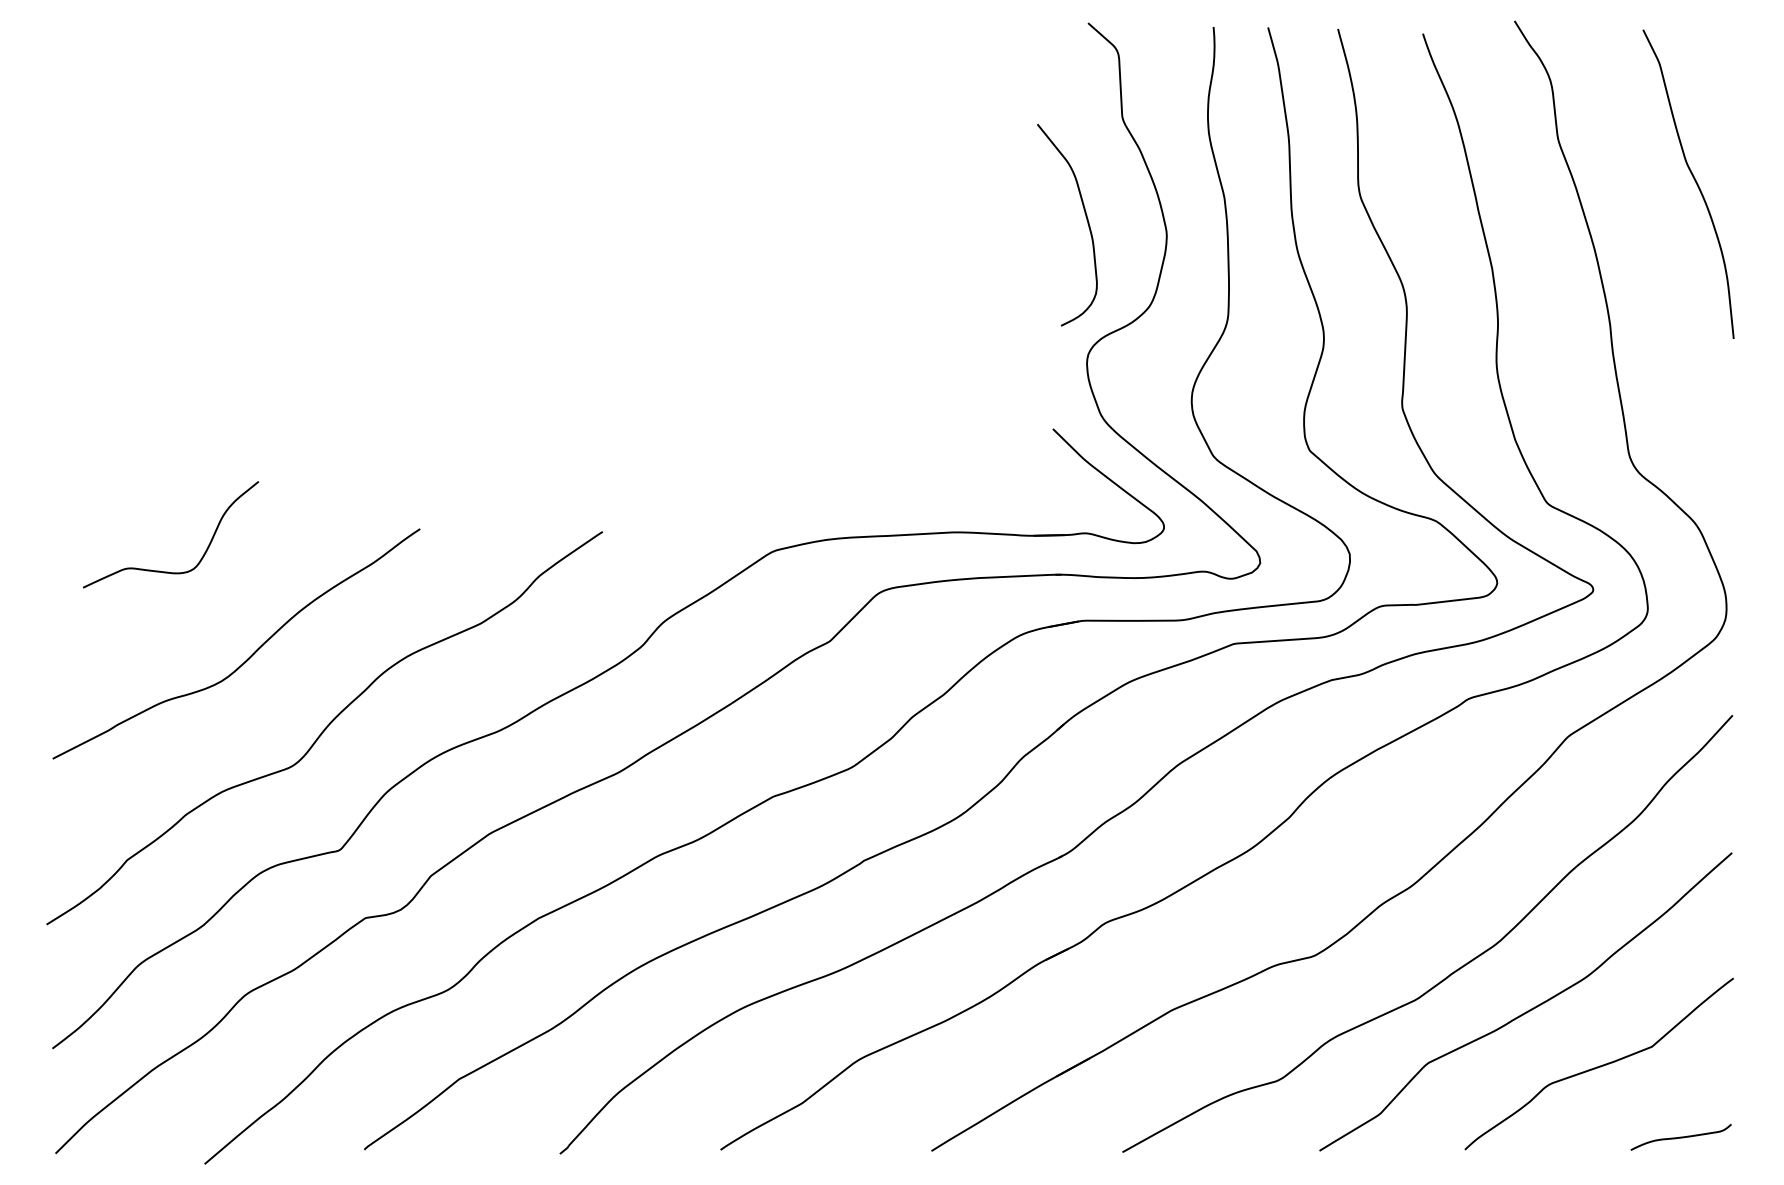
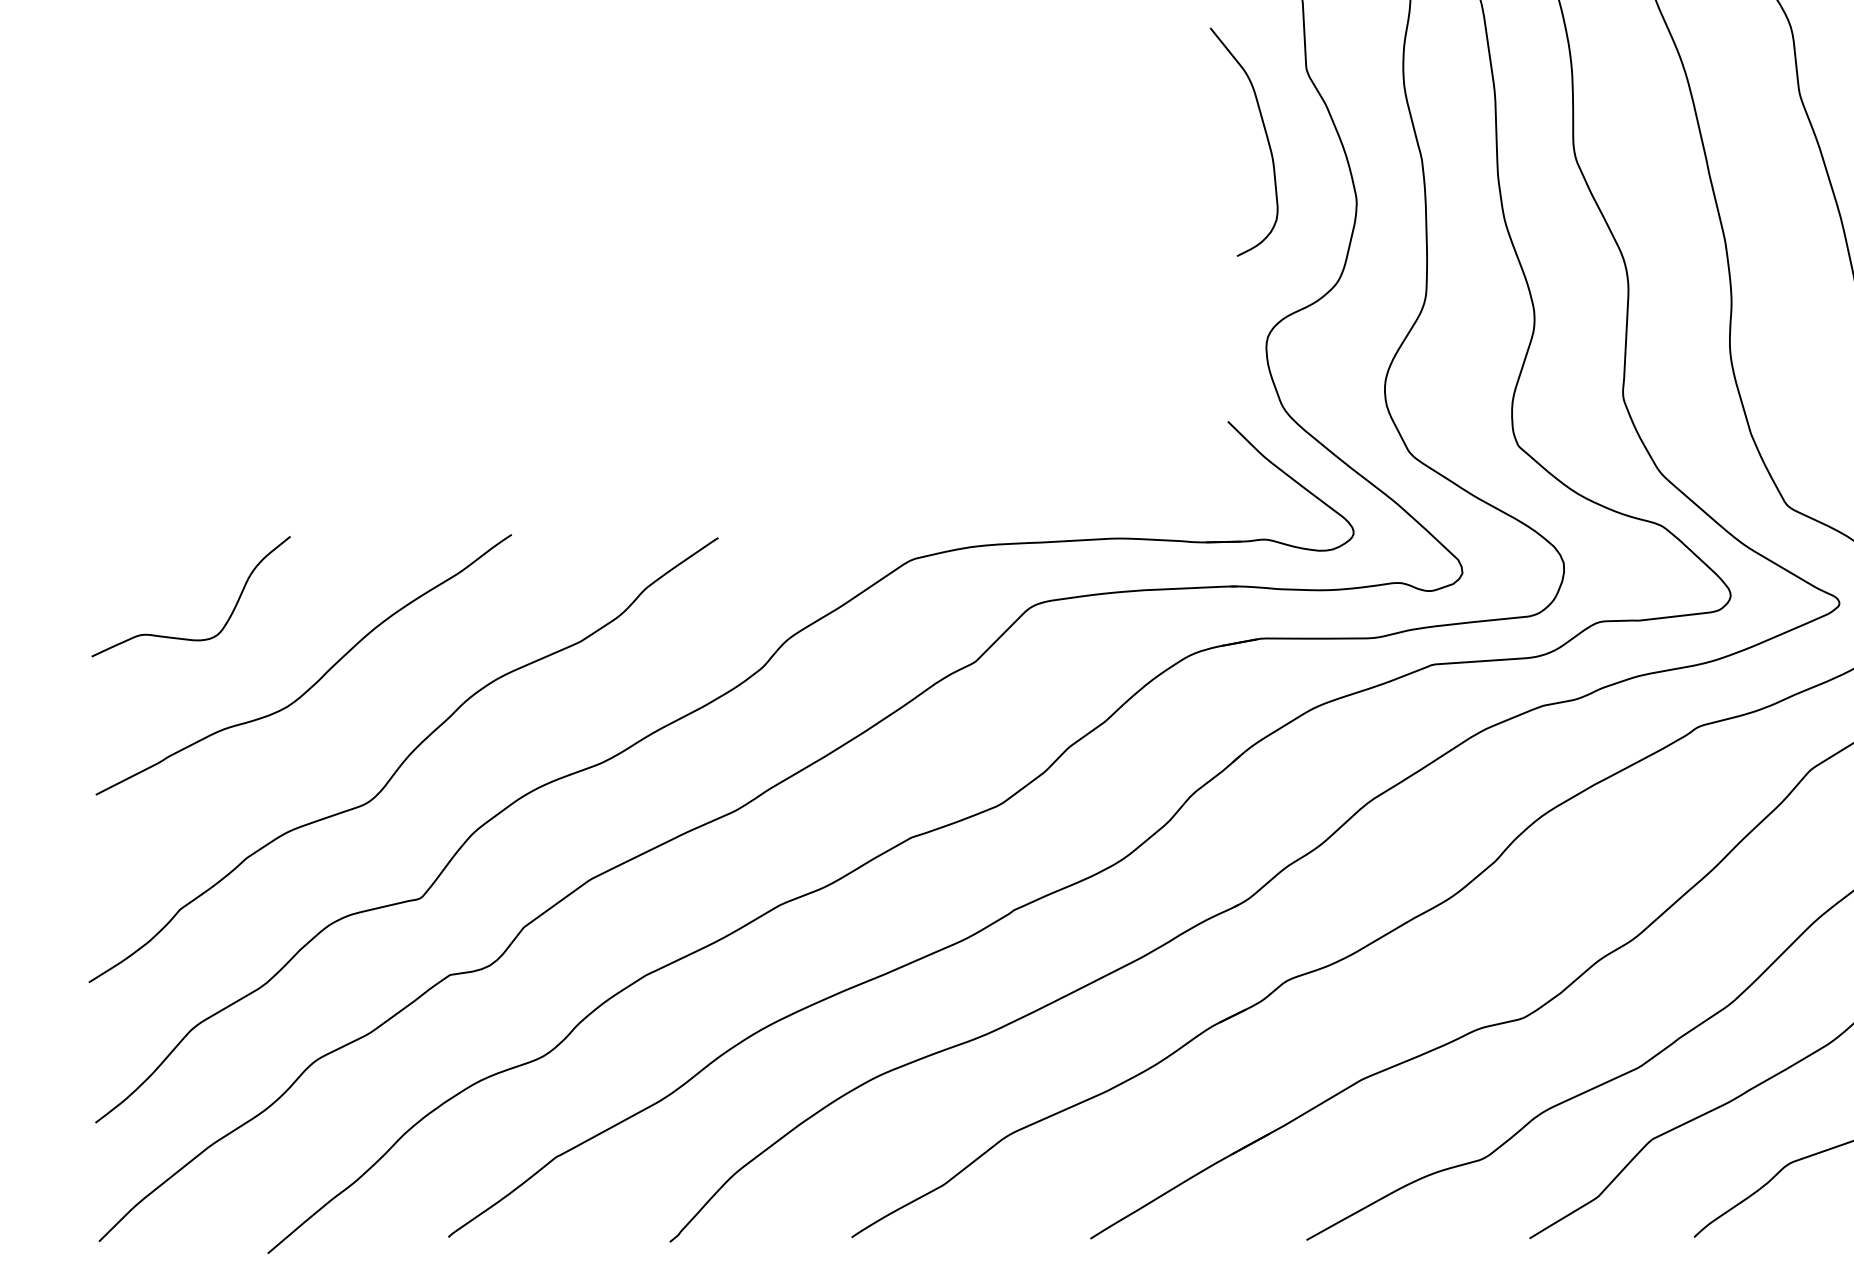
curve: (1086, 220) -> (1265, 136), moved
curve: (168, 571) -> (188, 638), moved

